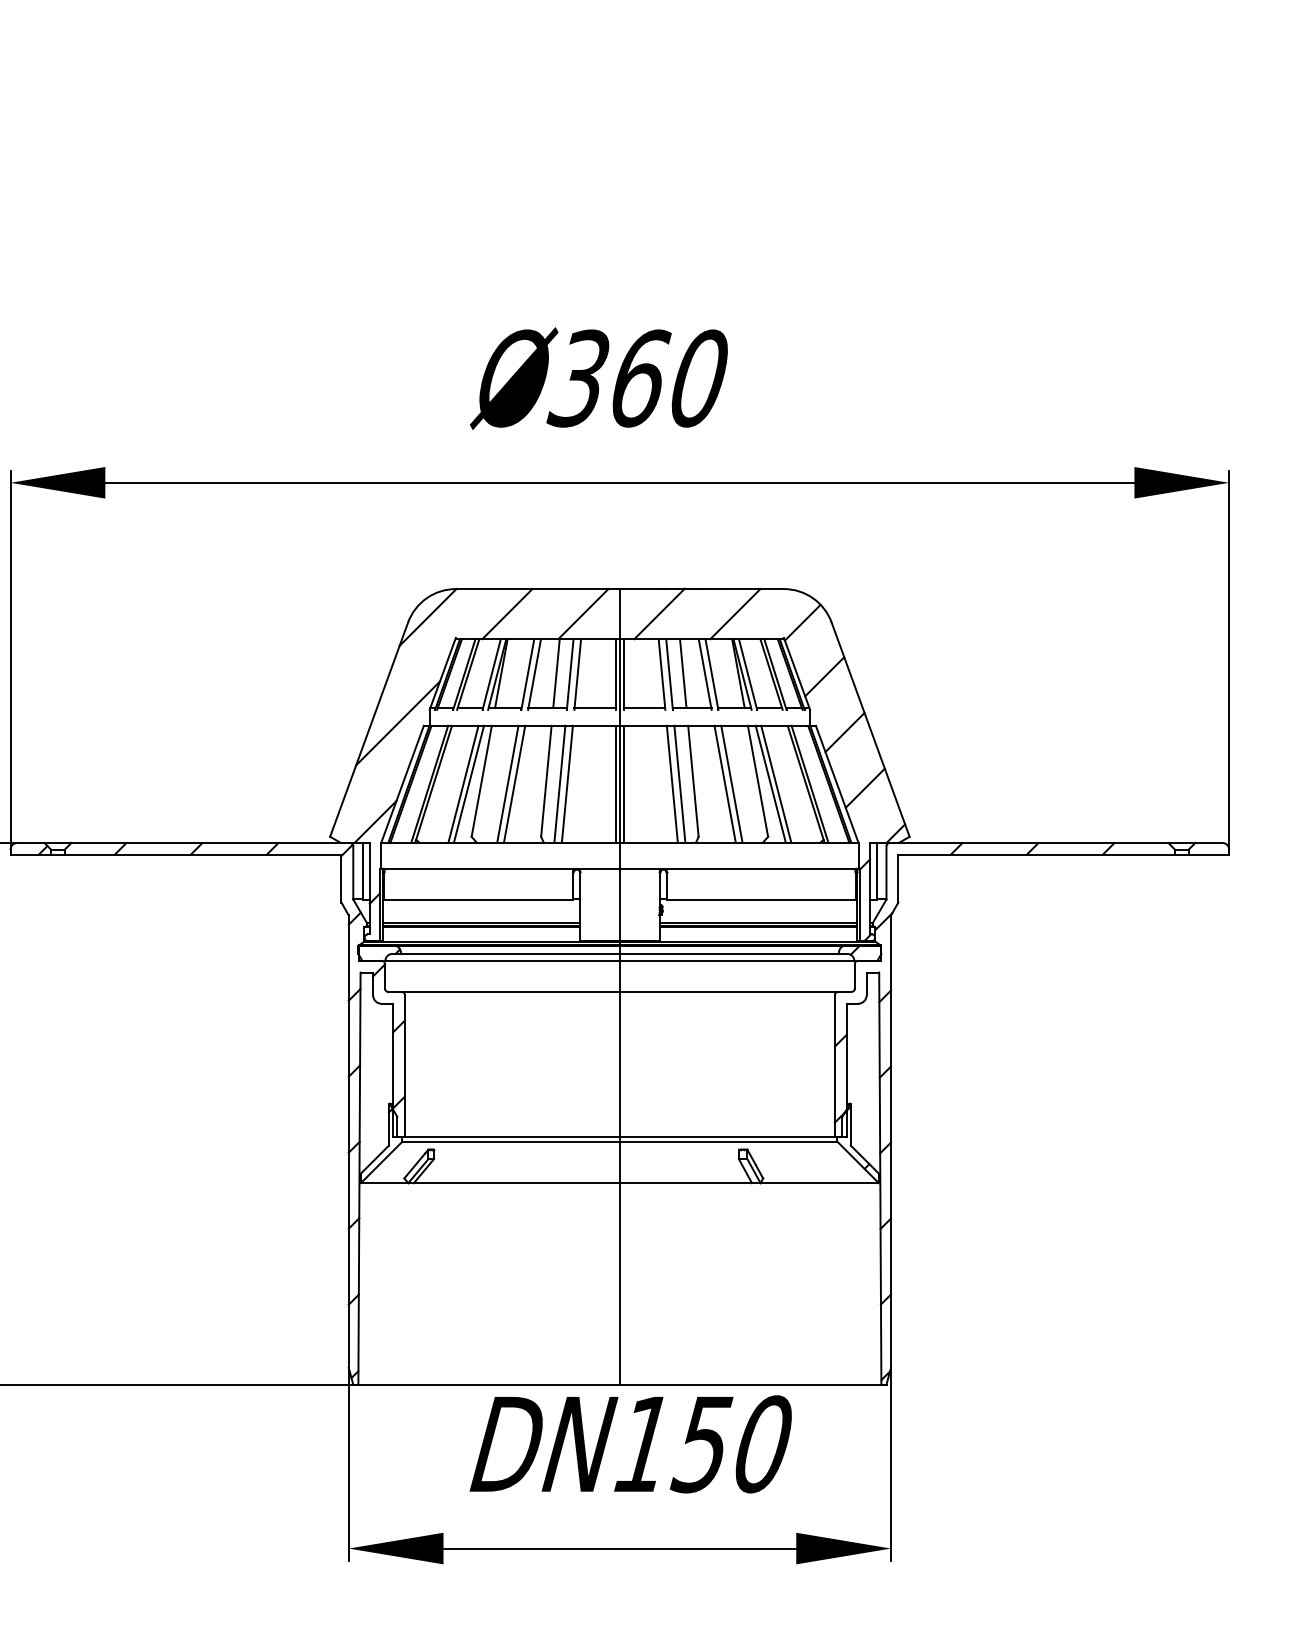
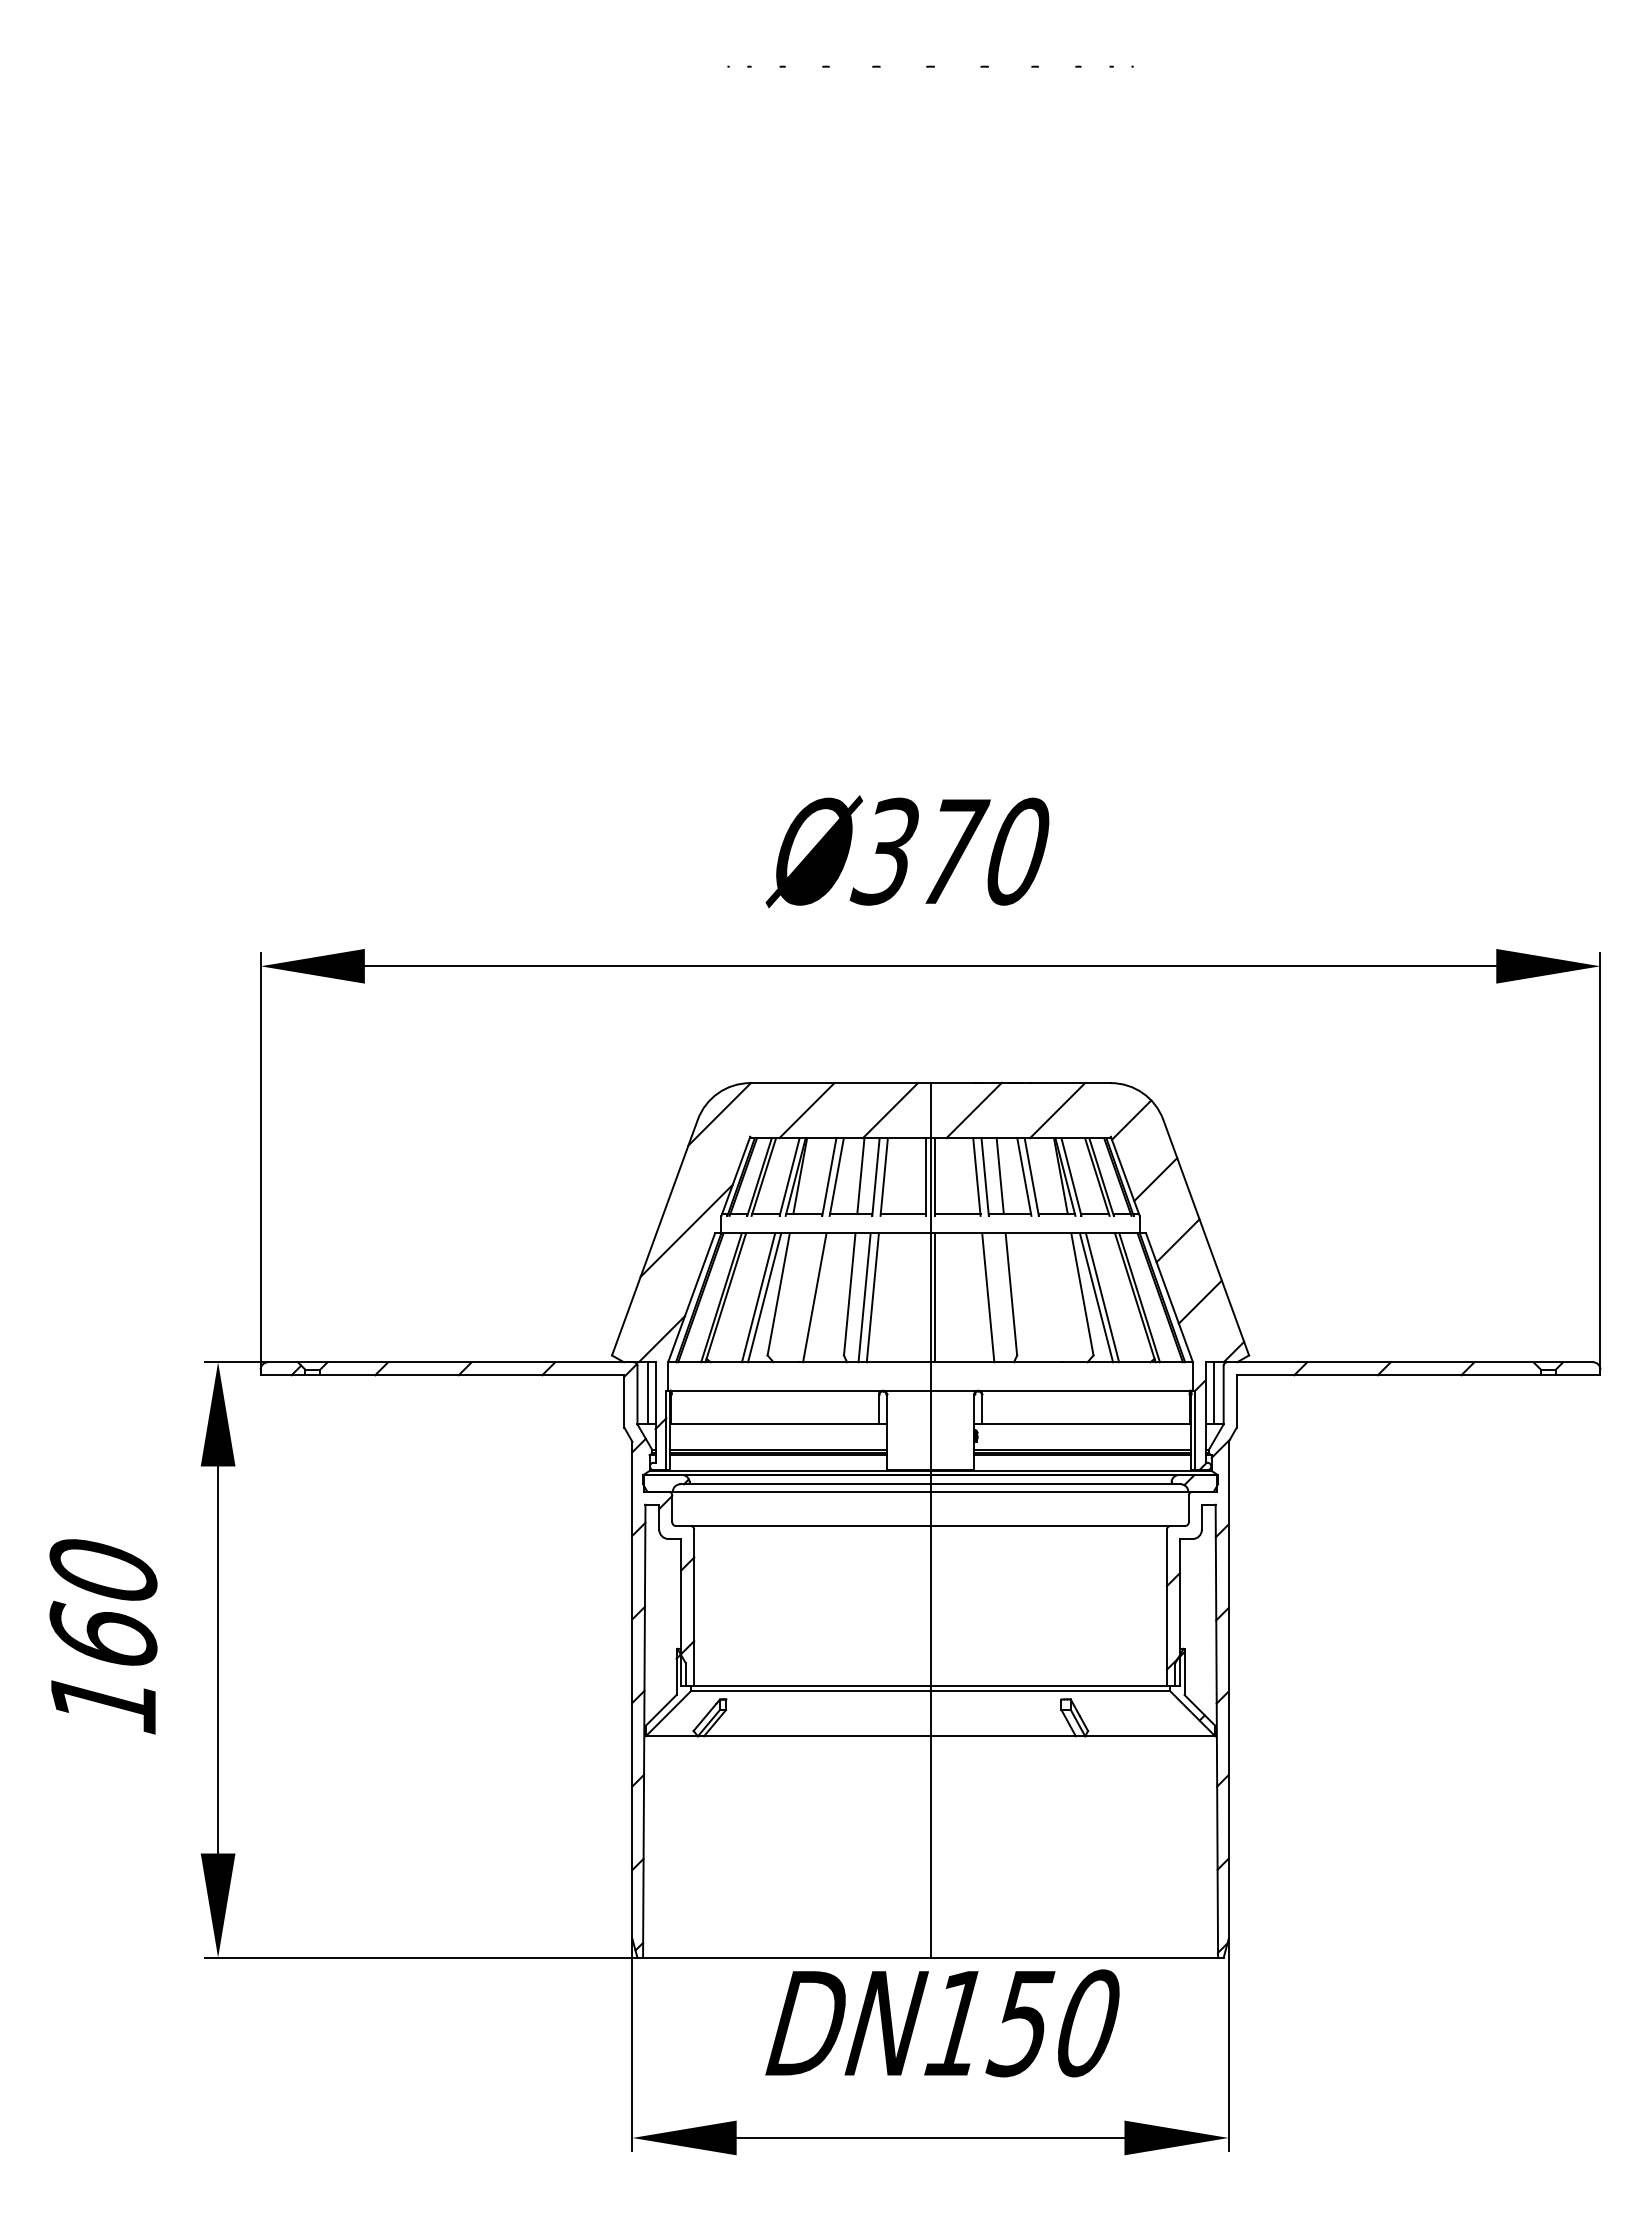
text: (643, 378) -> (956, 851), 360 -> 370
line: (507, 784) -> (807, 1297), removed
line: (616, 784) -> (926, 1297), removed
line: (679, 784) -> (996, 1297), removed
line: (725, 784) -> (1046, 1297), removed
line: (731, 784) -> (1053, 1297), removed

